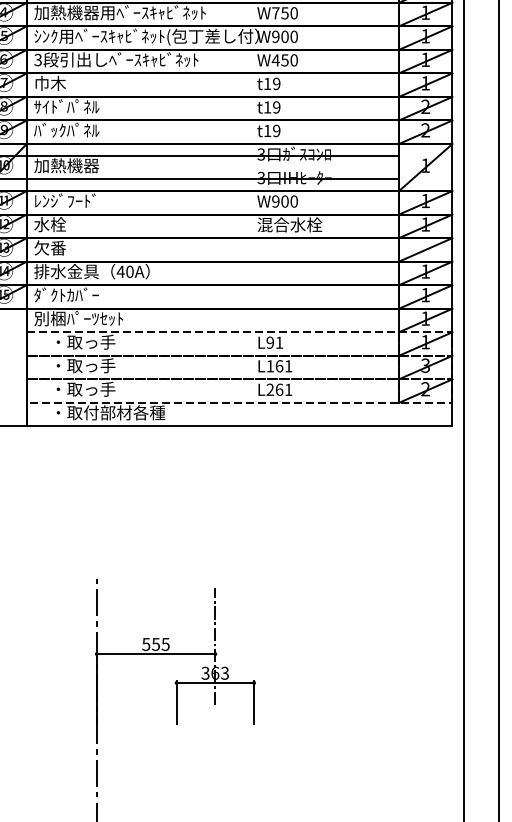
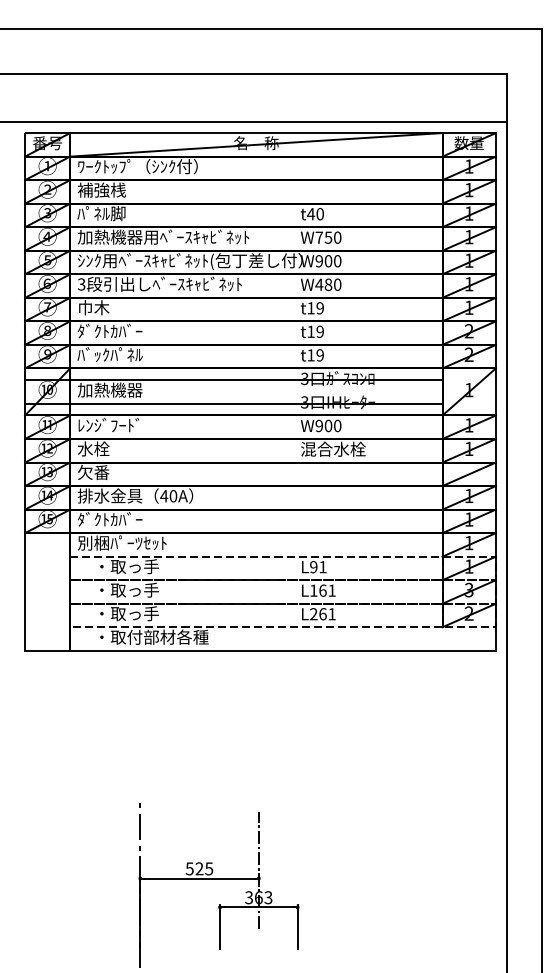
text: (285, 60) -> (328, 284), W450 -> W480
text: (66, 106) -> (109, 330), ｻｲﾄﾞﾊﾟﾈﾙ -> ﾀﾞｸﾄｶﾊﾞｰ
text: (156, 644) -> (199, 868), 555 -> 525

